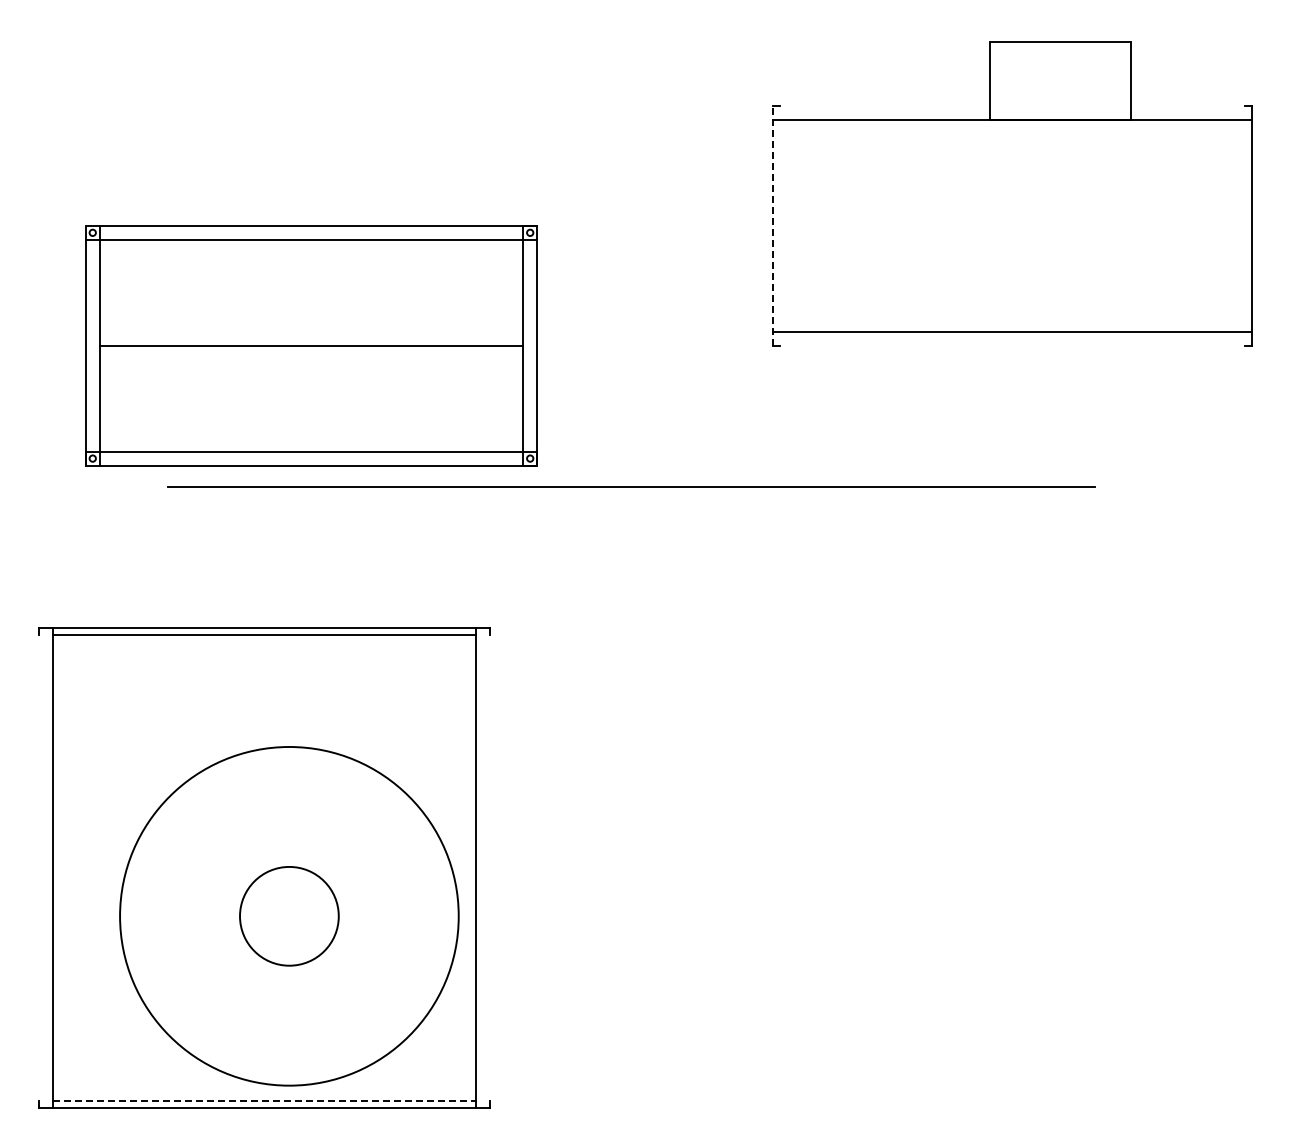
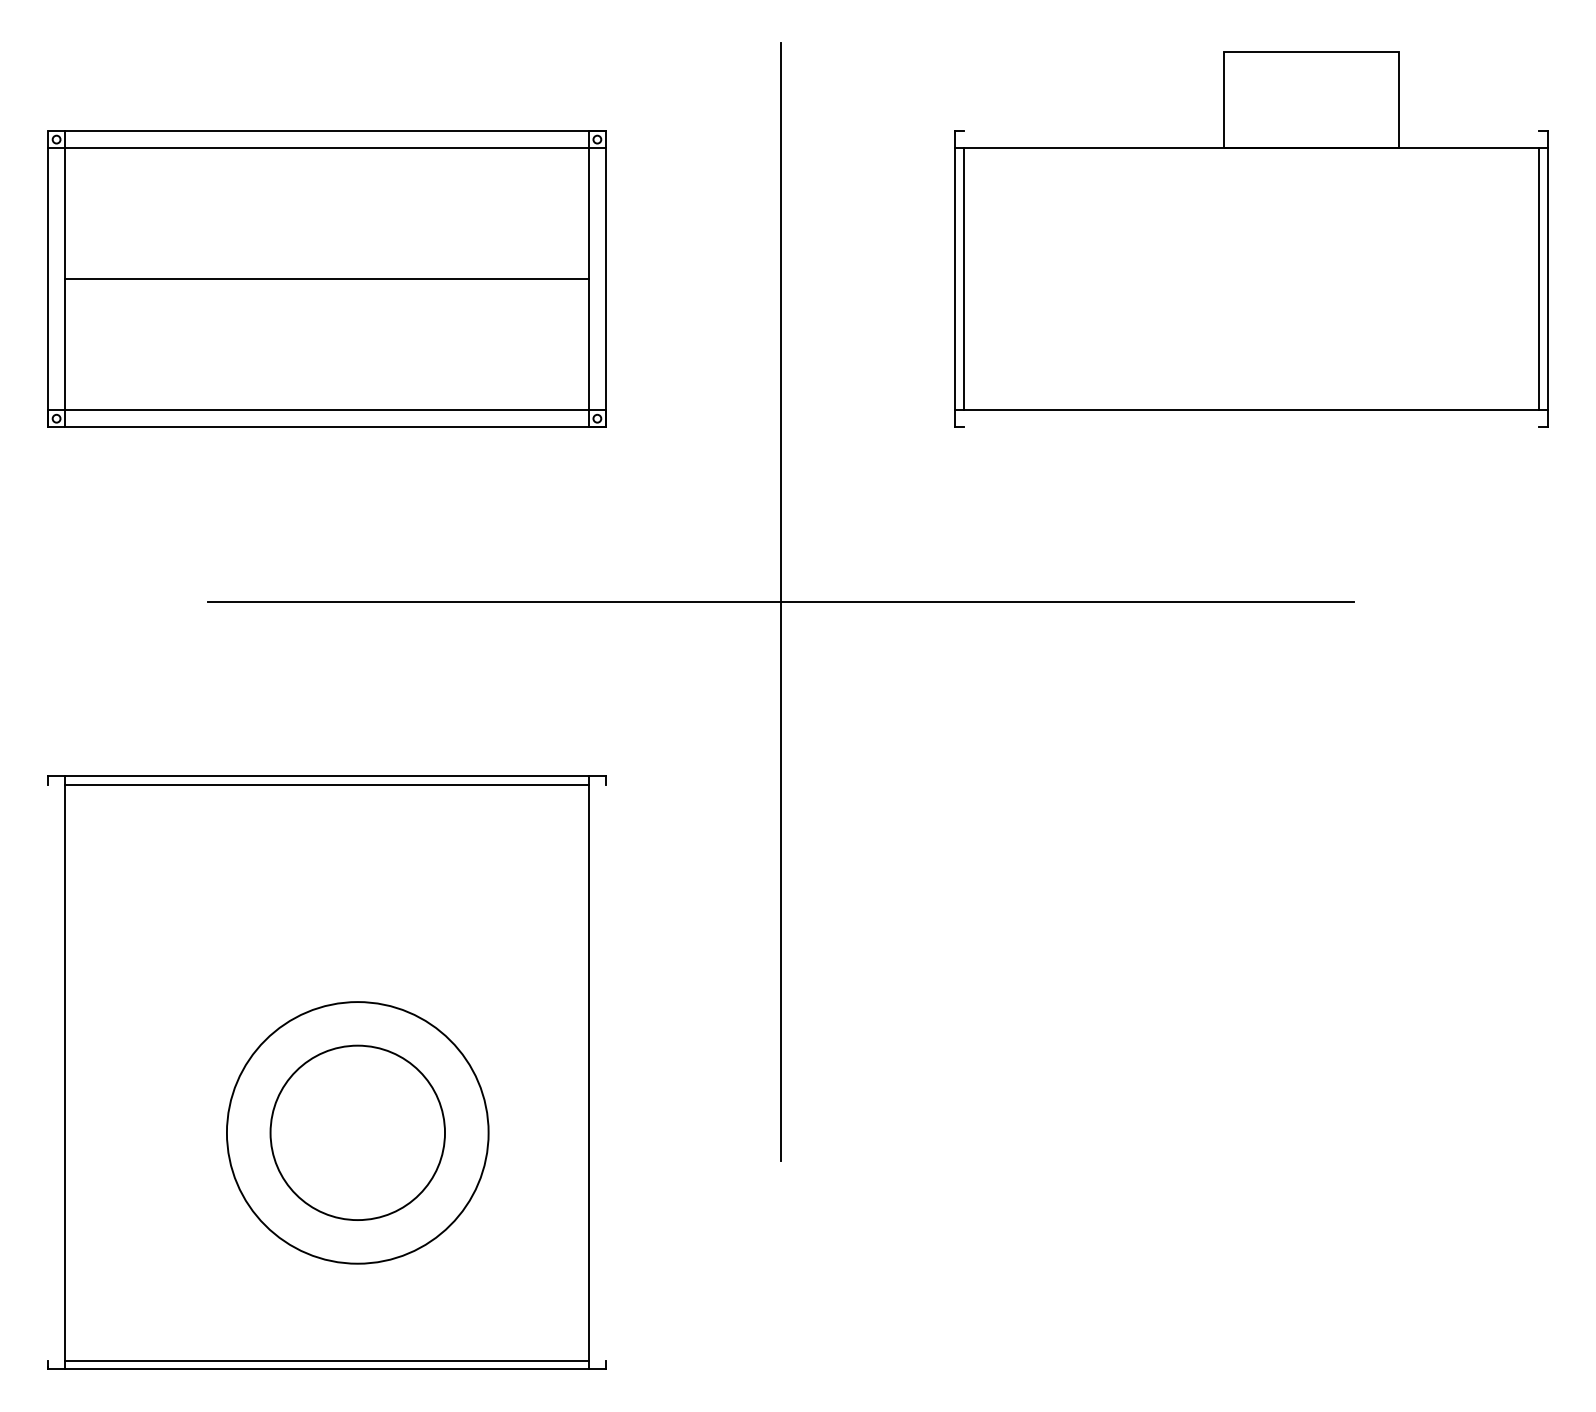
line: (772, 225) -> (954, 278), dashed -> solid
line: (779, 225) -> (963, 278), added
line: (1245, 225) -> (1539, 278), added
part: (311, 345) -> (327, 278), moved
line: (631, 486) -> (780, 601), added
circle: (288, 915) -> (356, 1131), size x1.43
circle: (289, 916) -> (357, 1133), size x0.62
line: (264, 1100) -> (327, 1360), dashed -> solid

